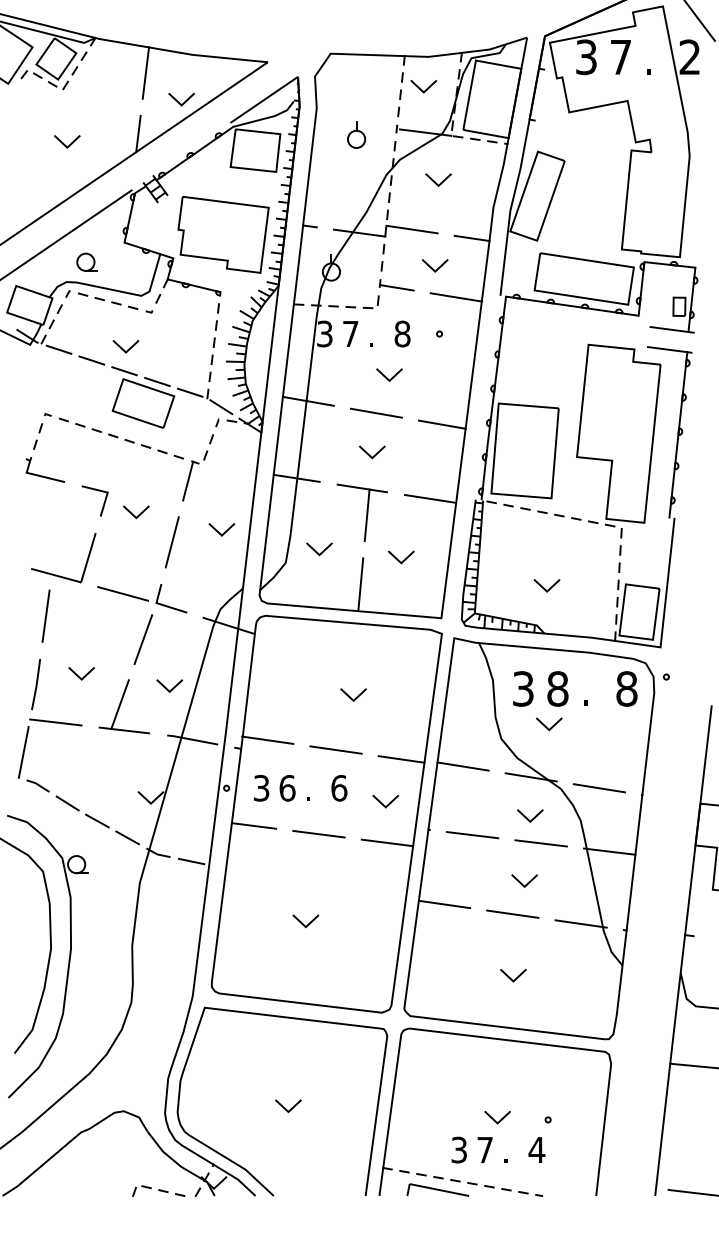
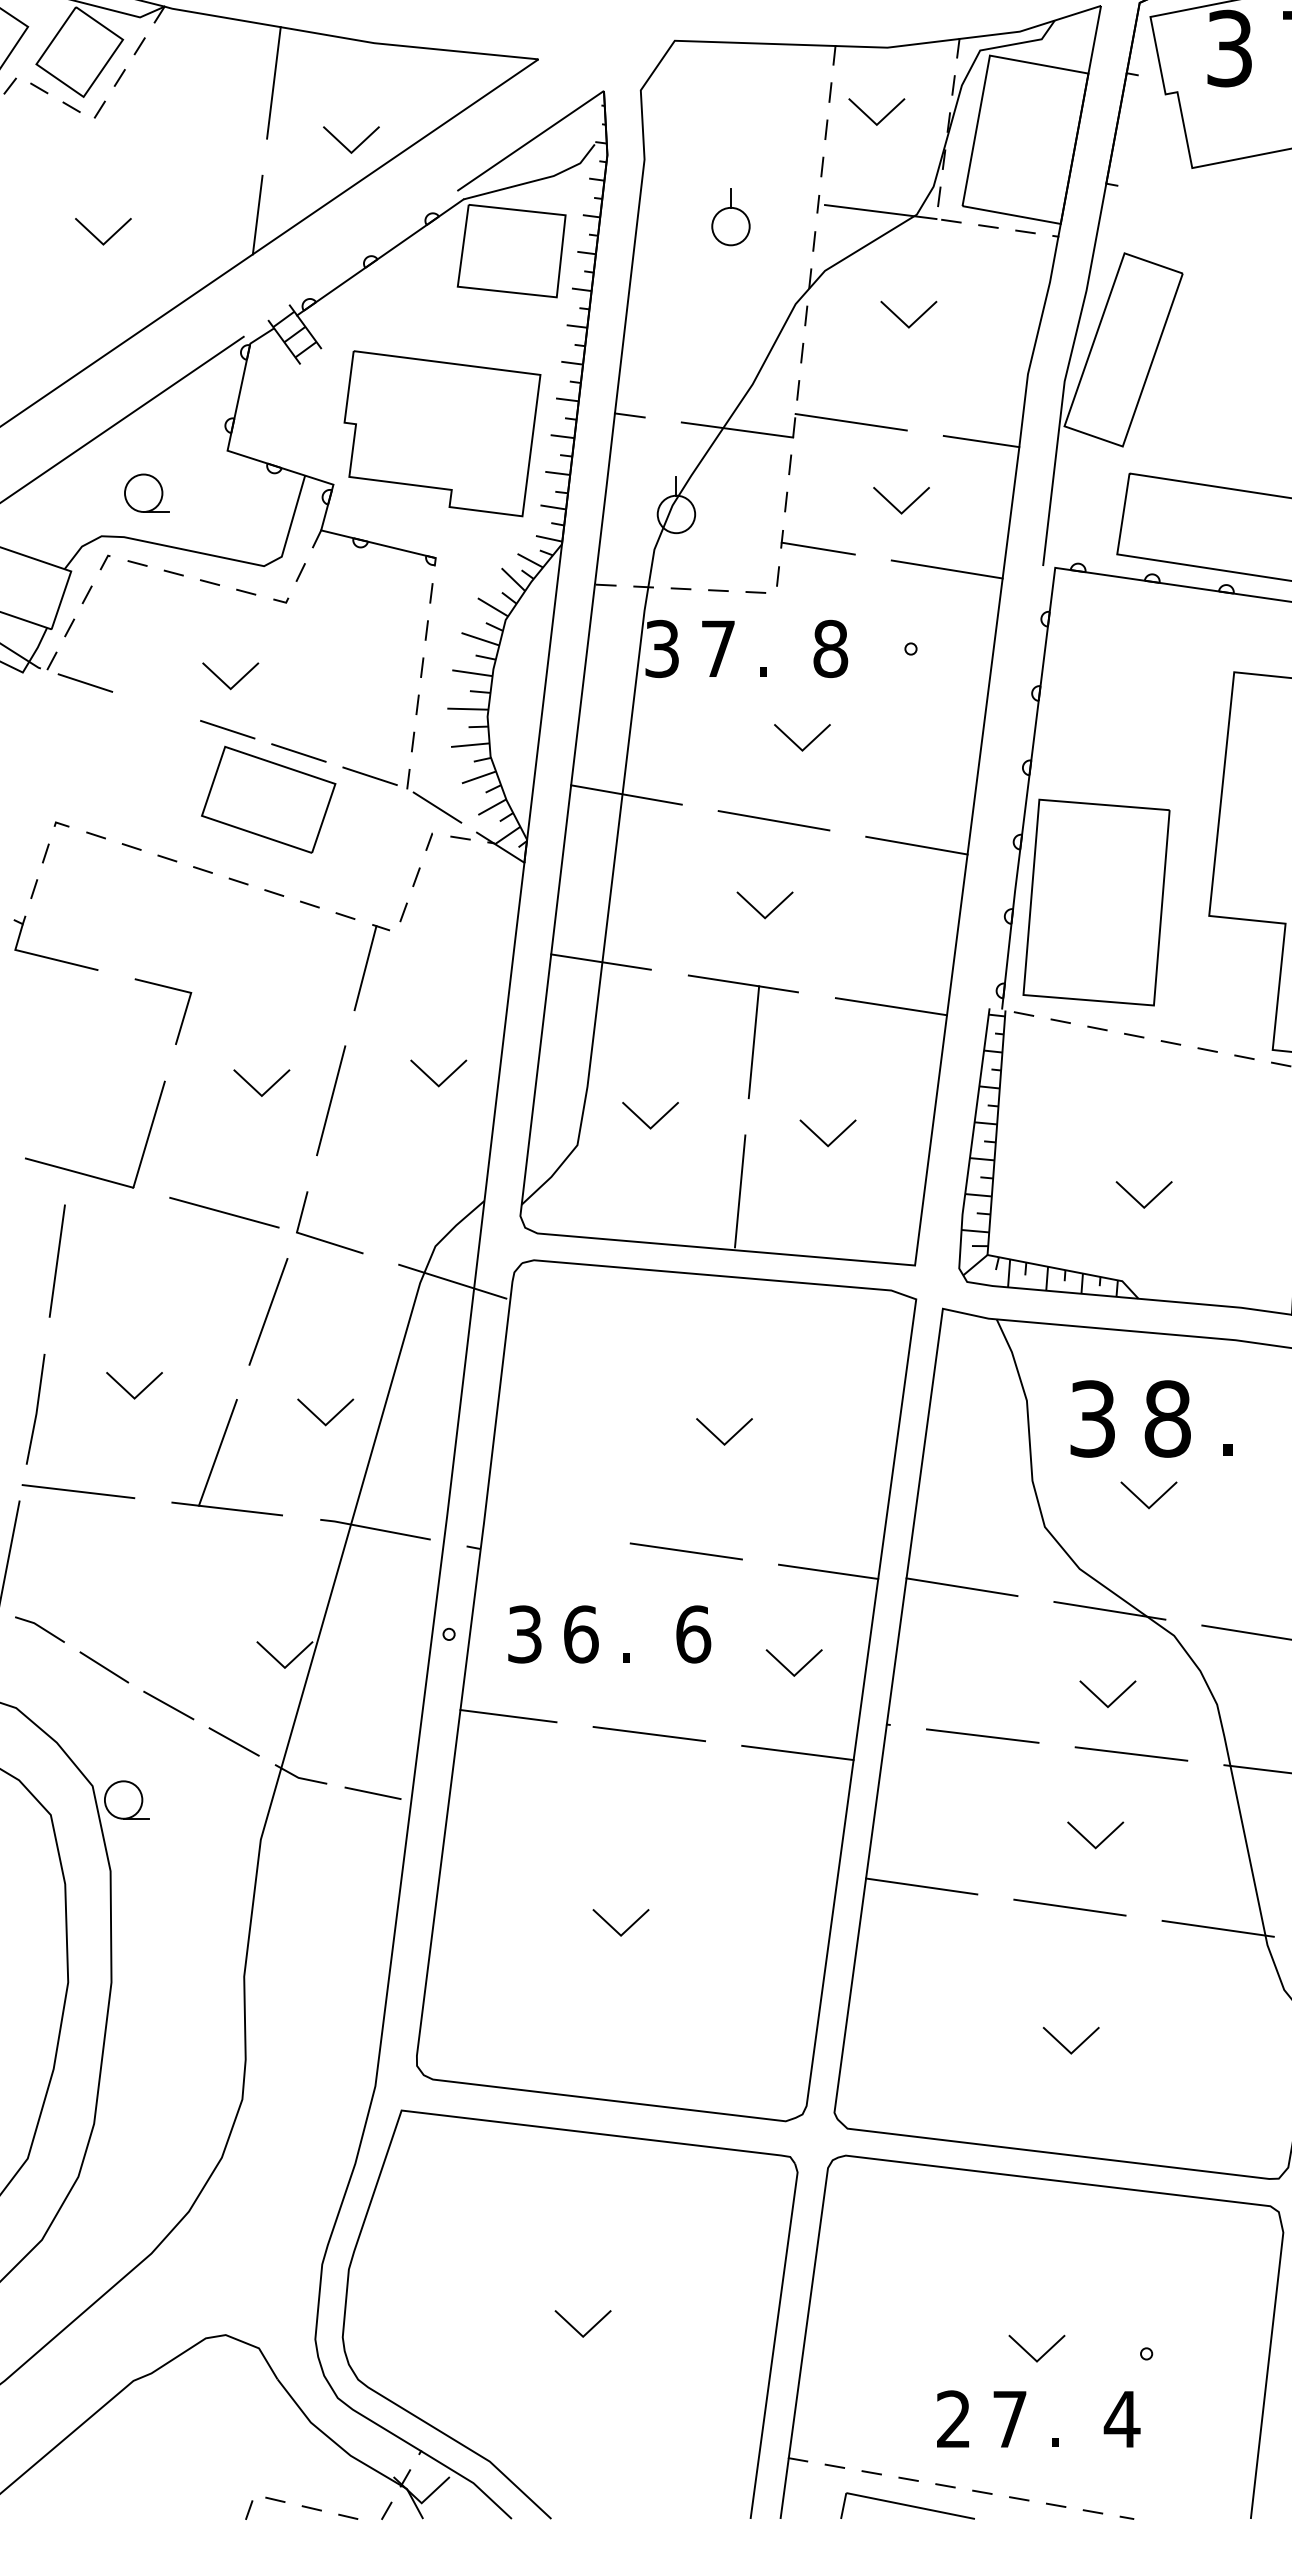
line: (91, 360) -> (155, 706), removed
line: (138, 514) -> (266, 1088), moved
line: (267, 739) -> (537, 1528), removed
text: (458, 1150) -> (952, 2420), 3 -> 2

